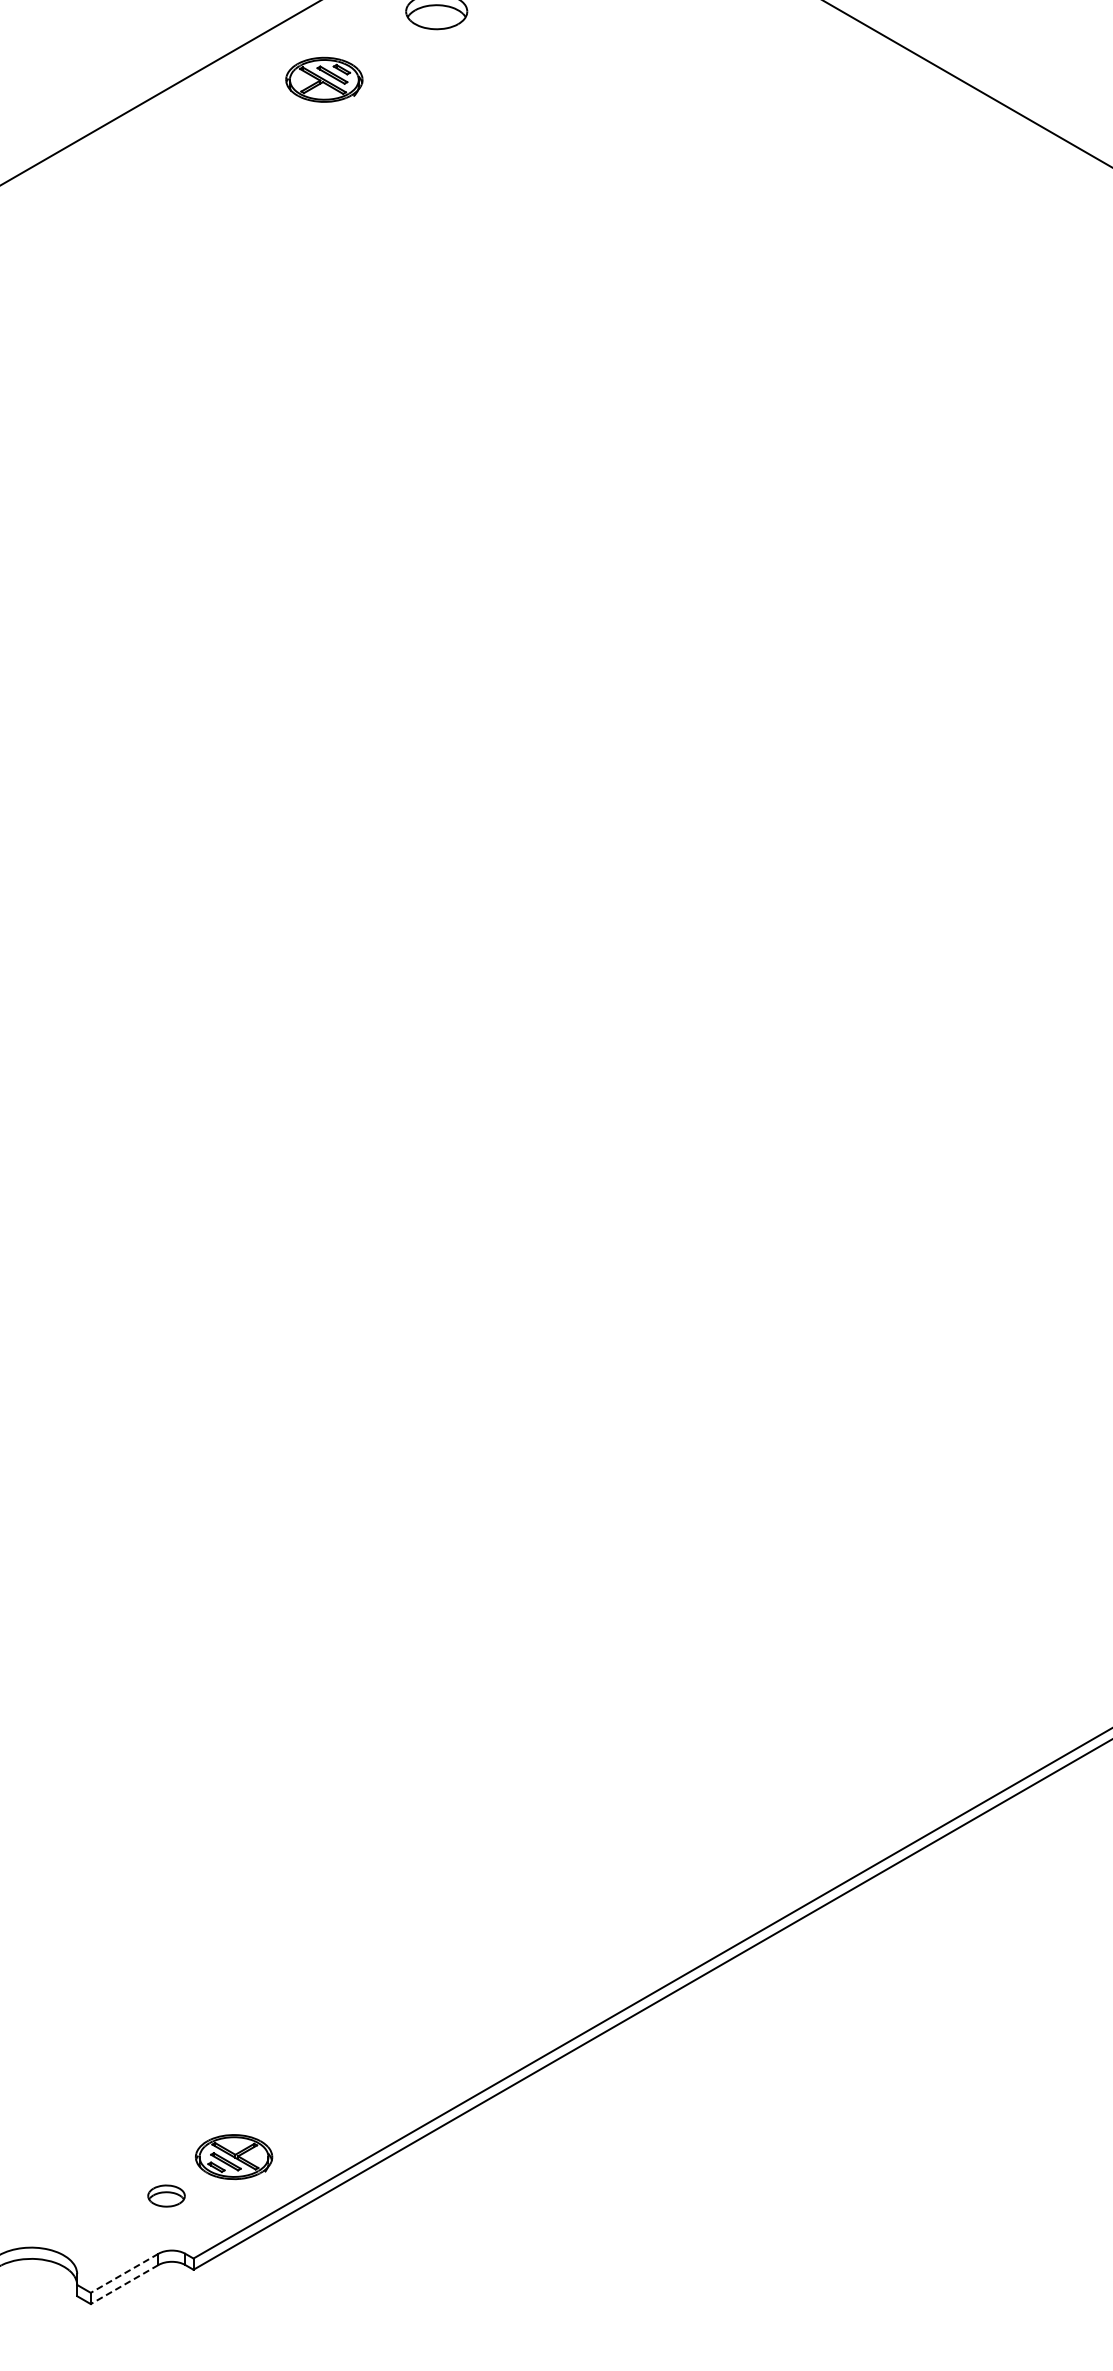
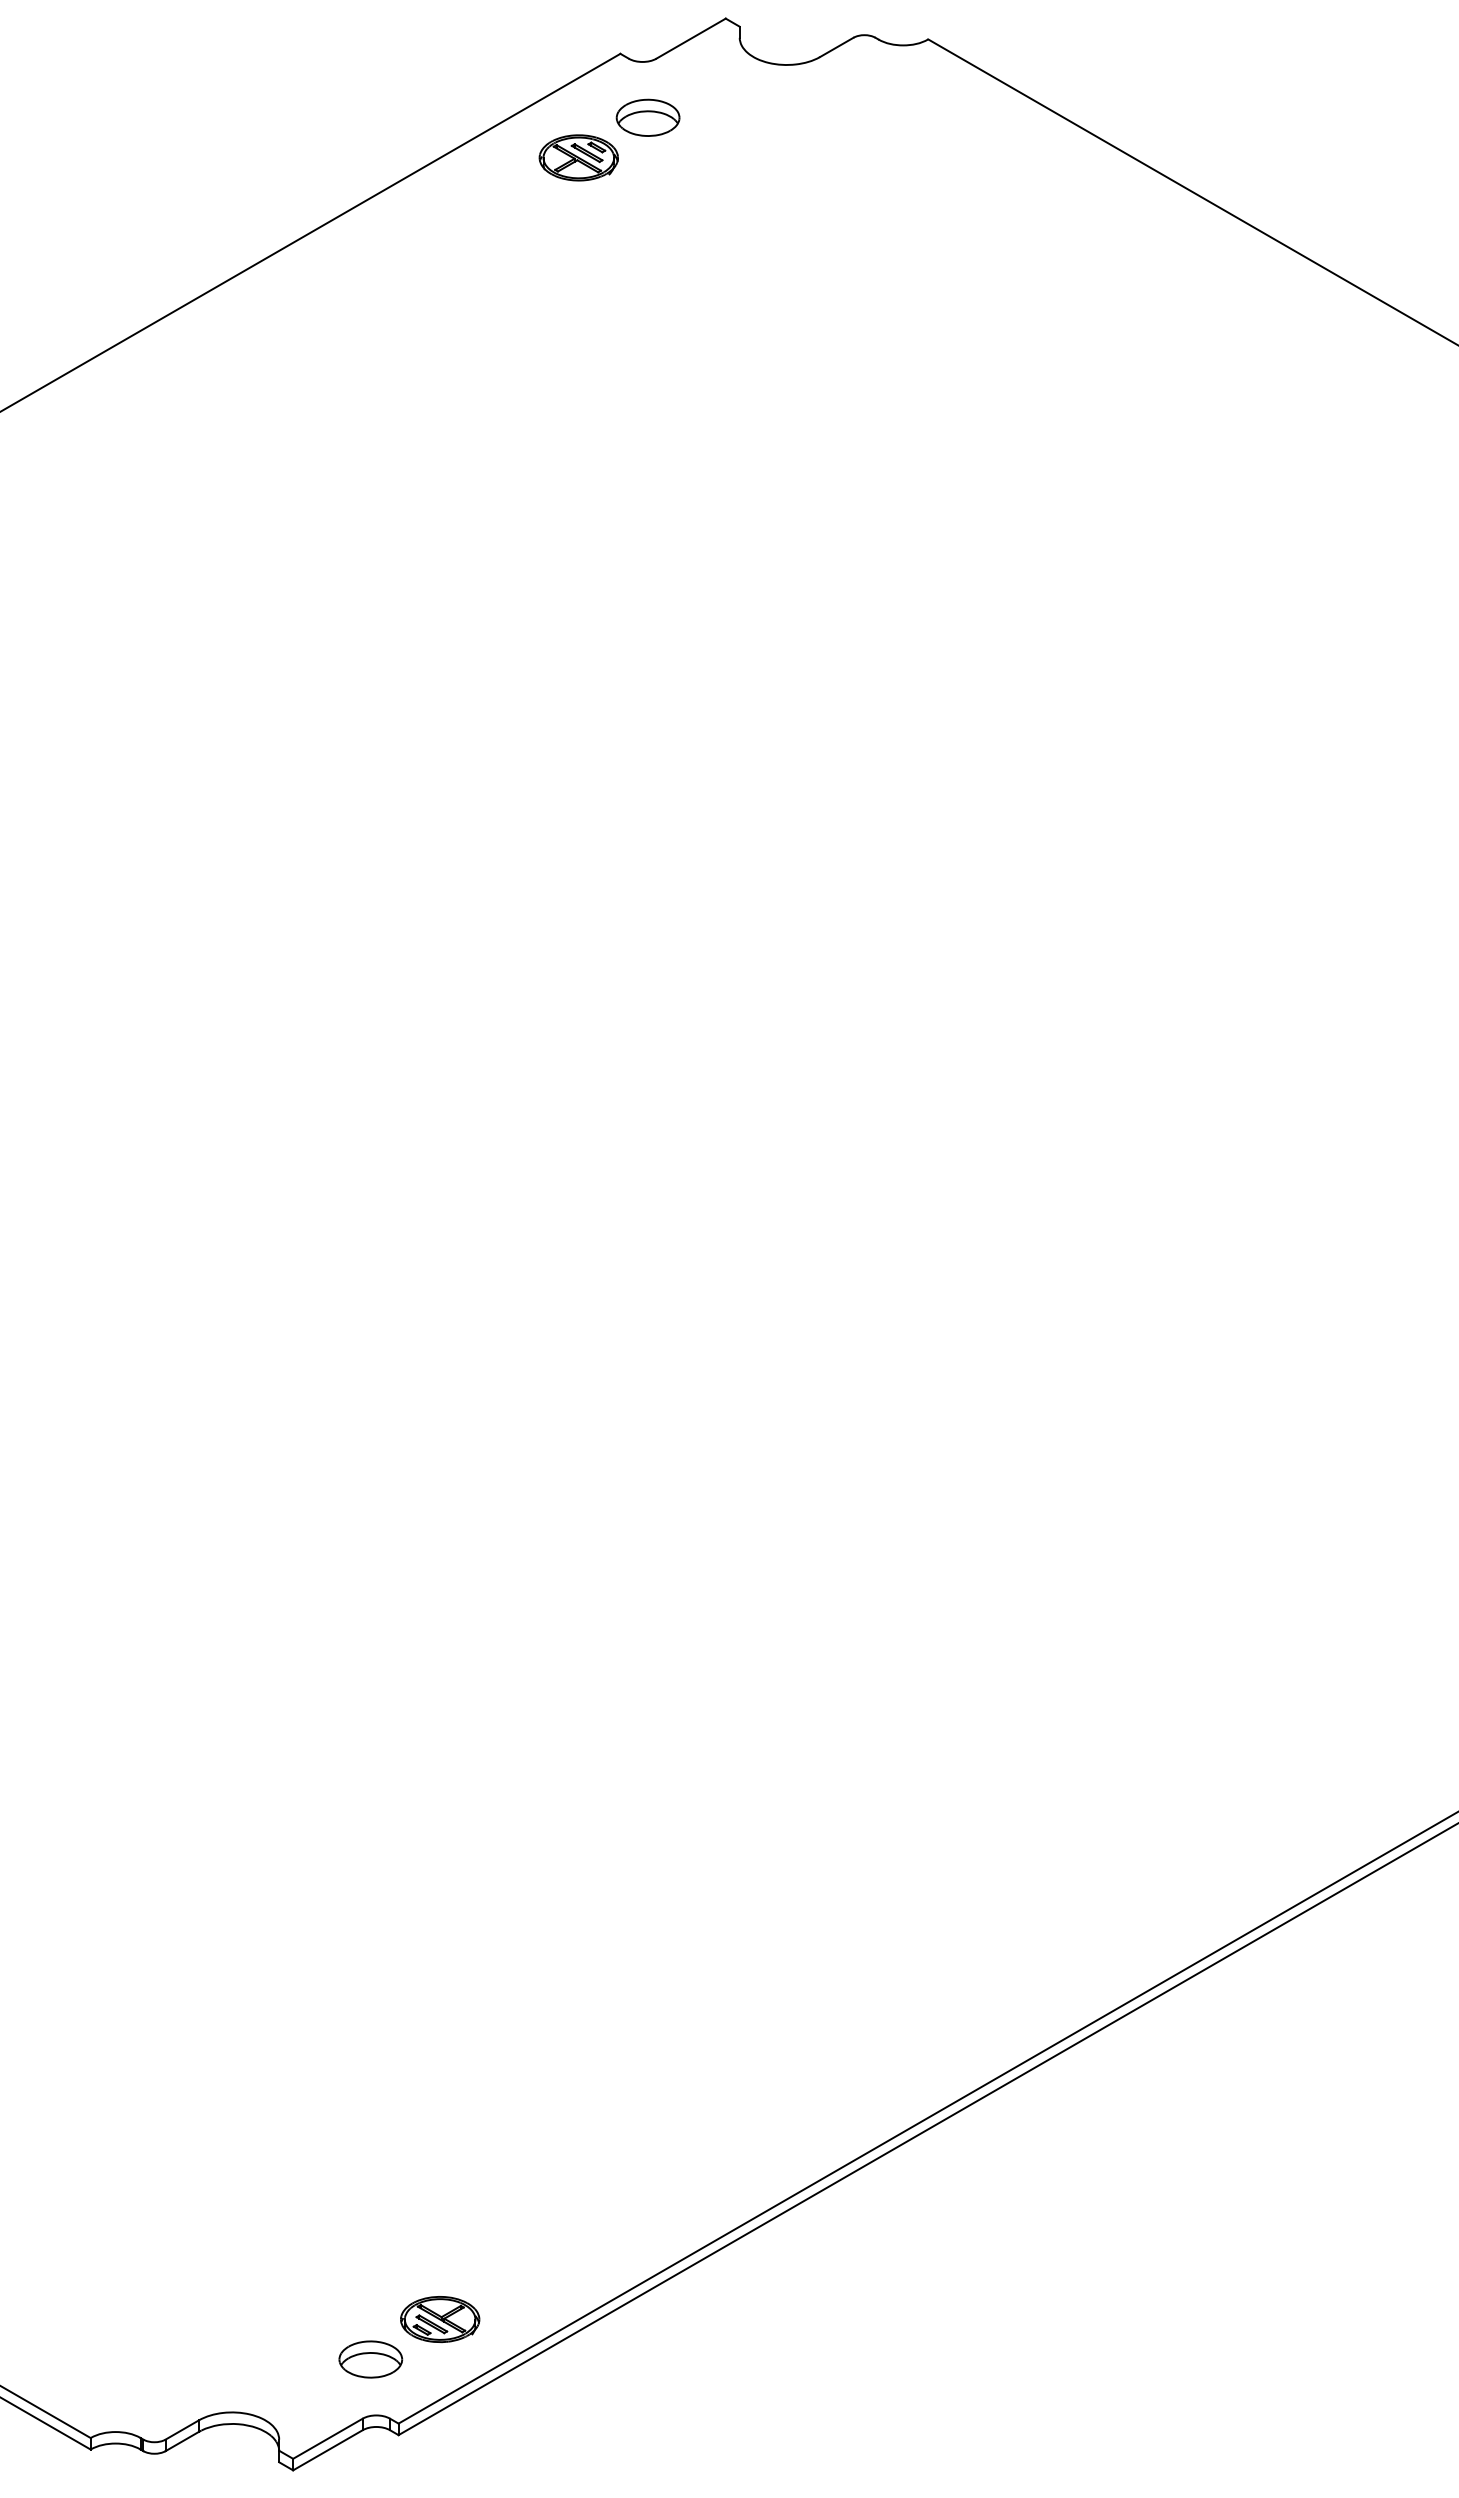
part: (324, 79) -> (578, 157), moved
part: (166, 2196) -> (370, 2359), size x1.67
line: (124, 2274) -> (327, 2439), dashed -> solid
line: (124, 2284) -> (327, 2450), dashed -> solid

